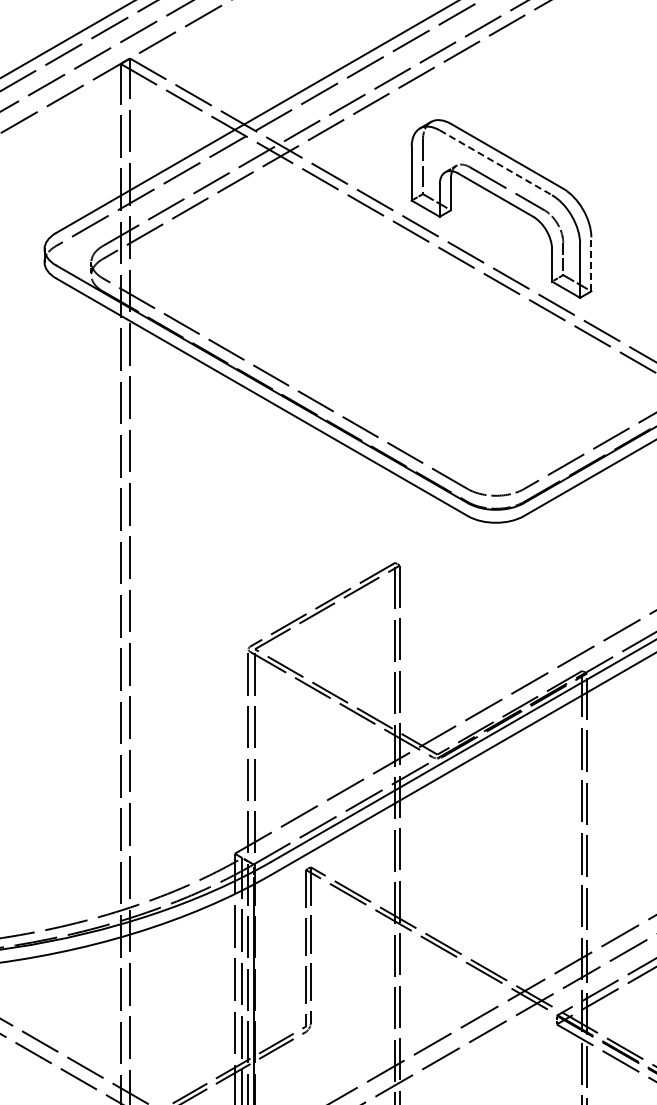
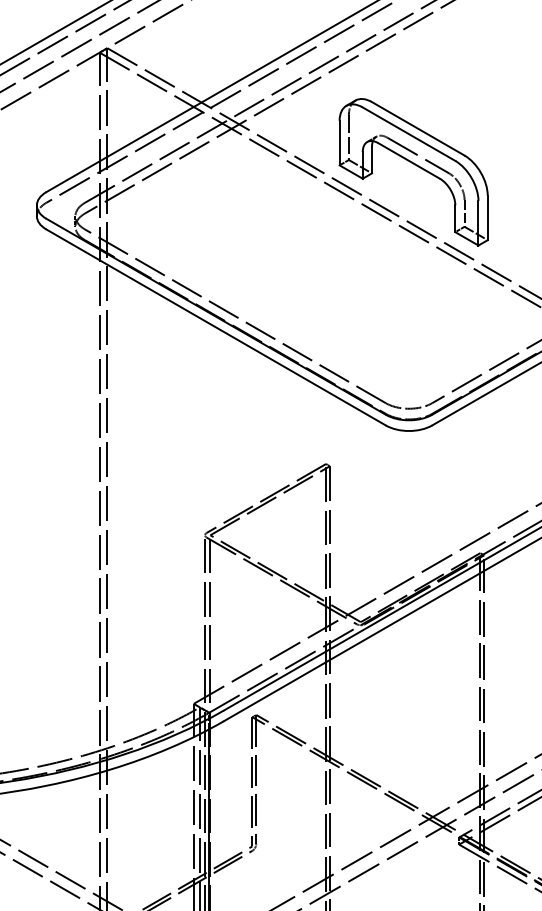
line: (495, 162) -> (408, 133), dashed -> solid
line: (591, 263) -> (487, 217), dashed -> solid

